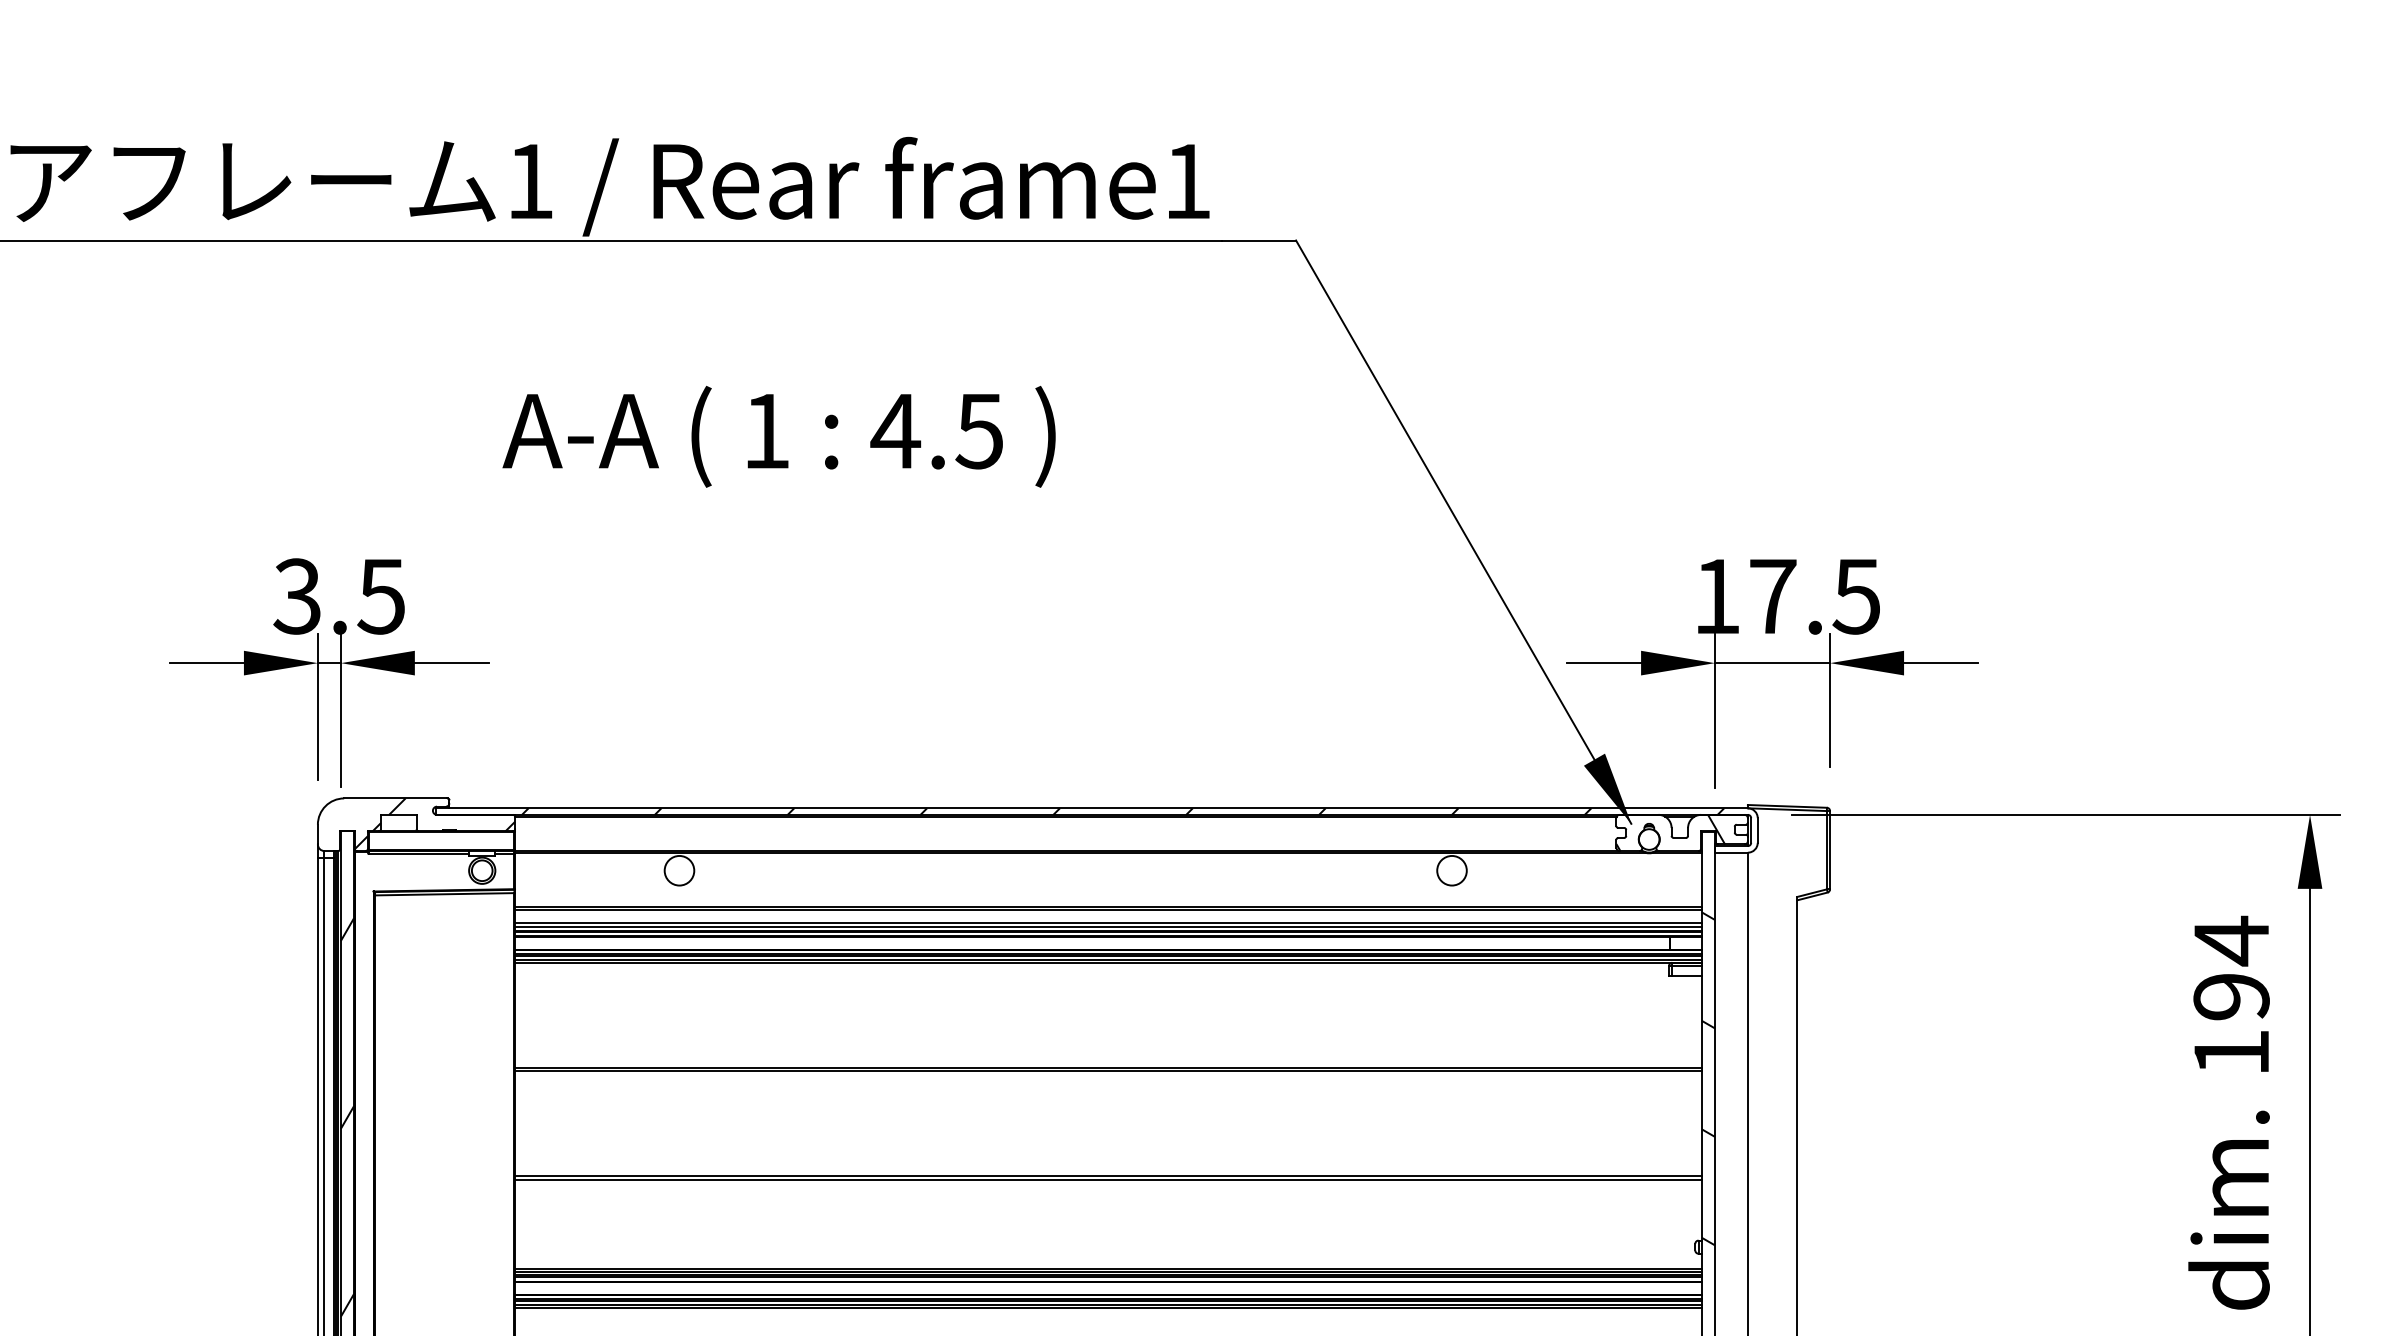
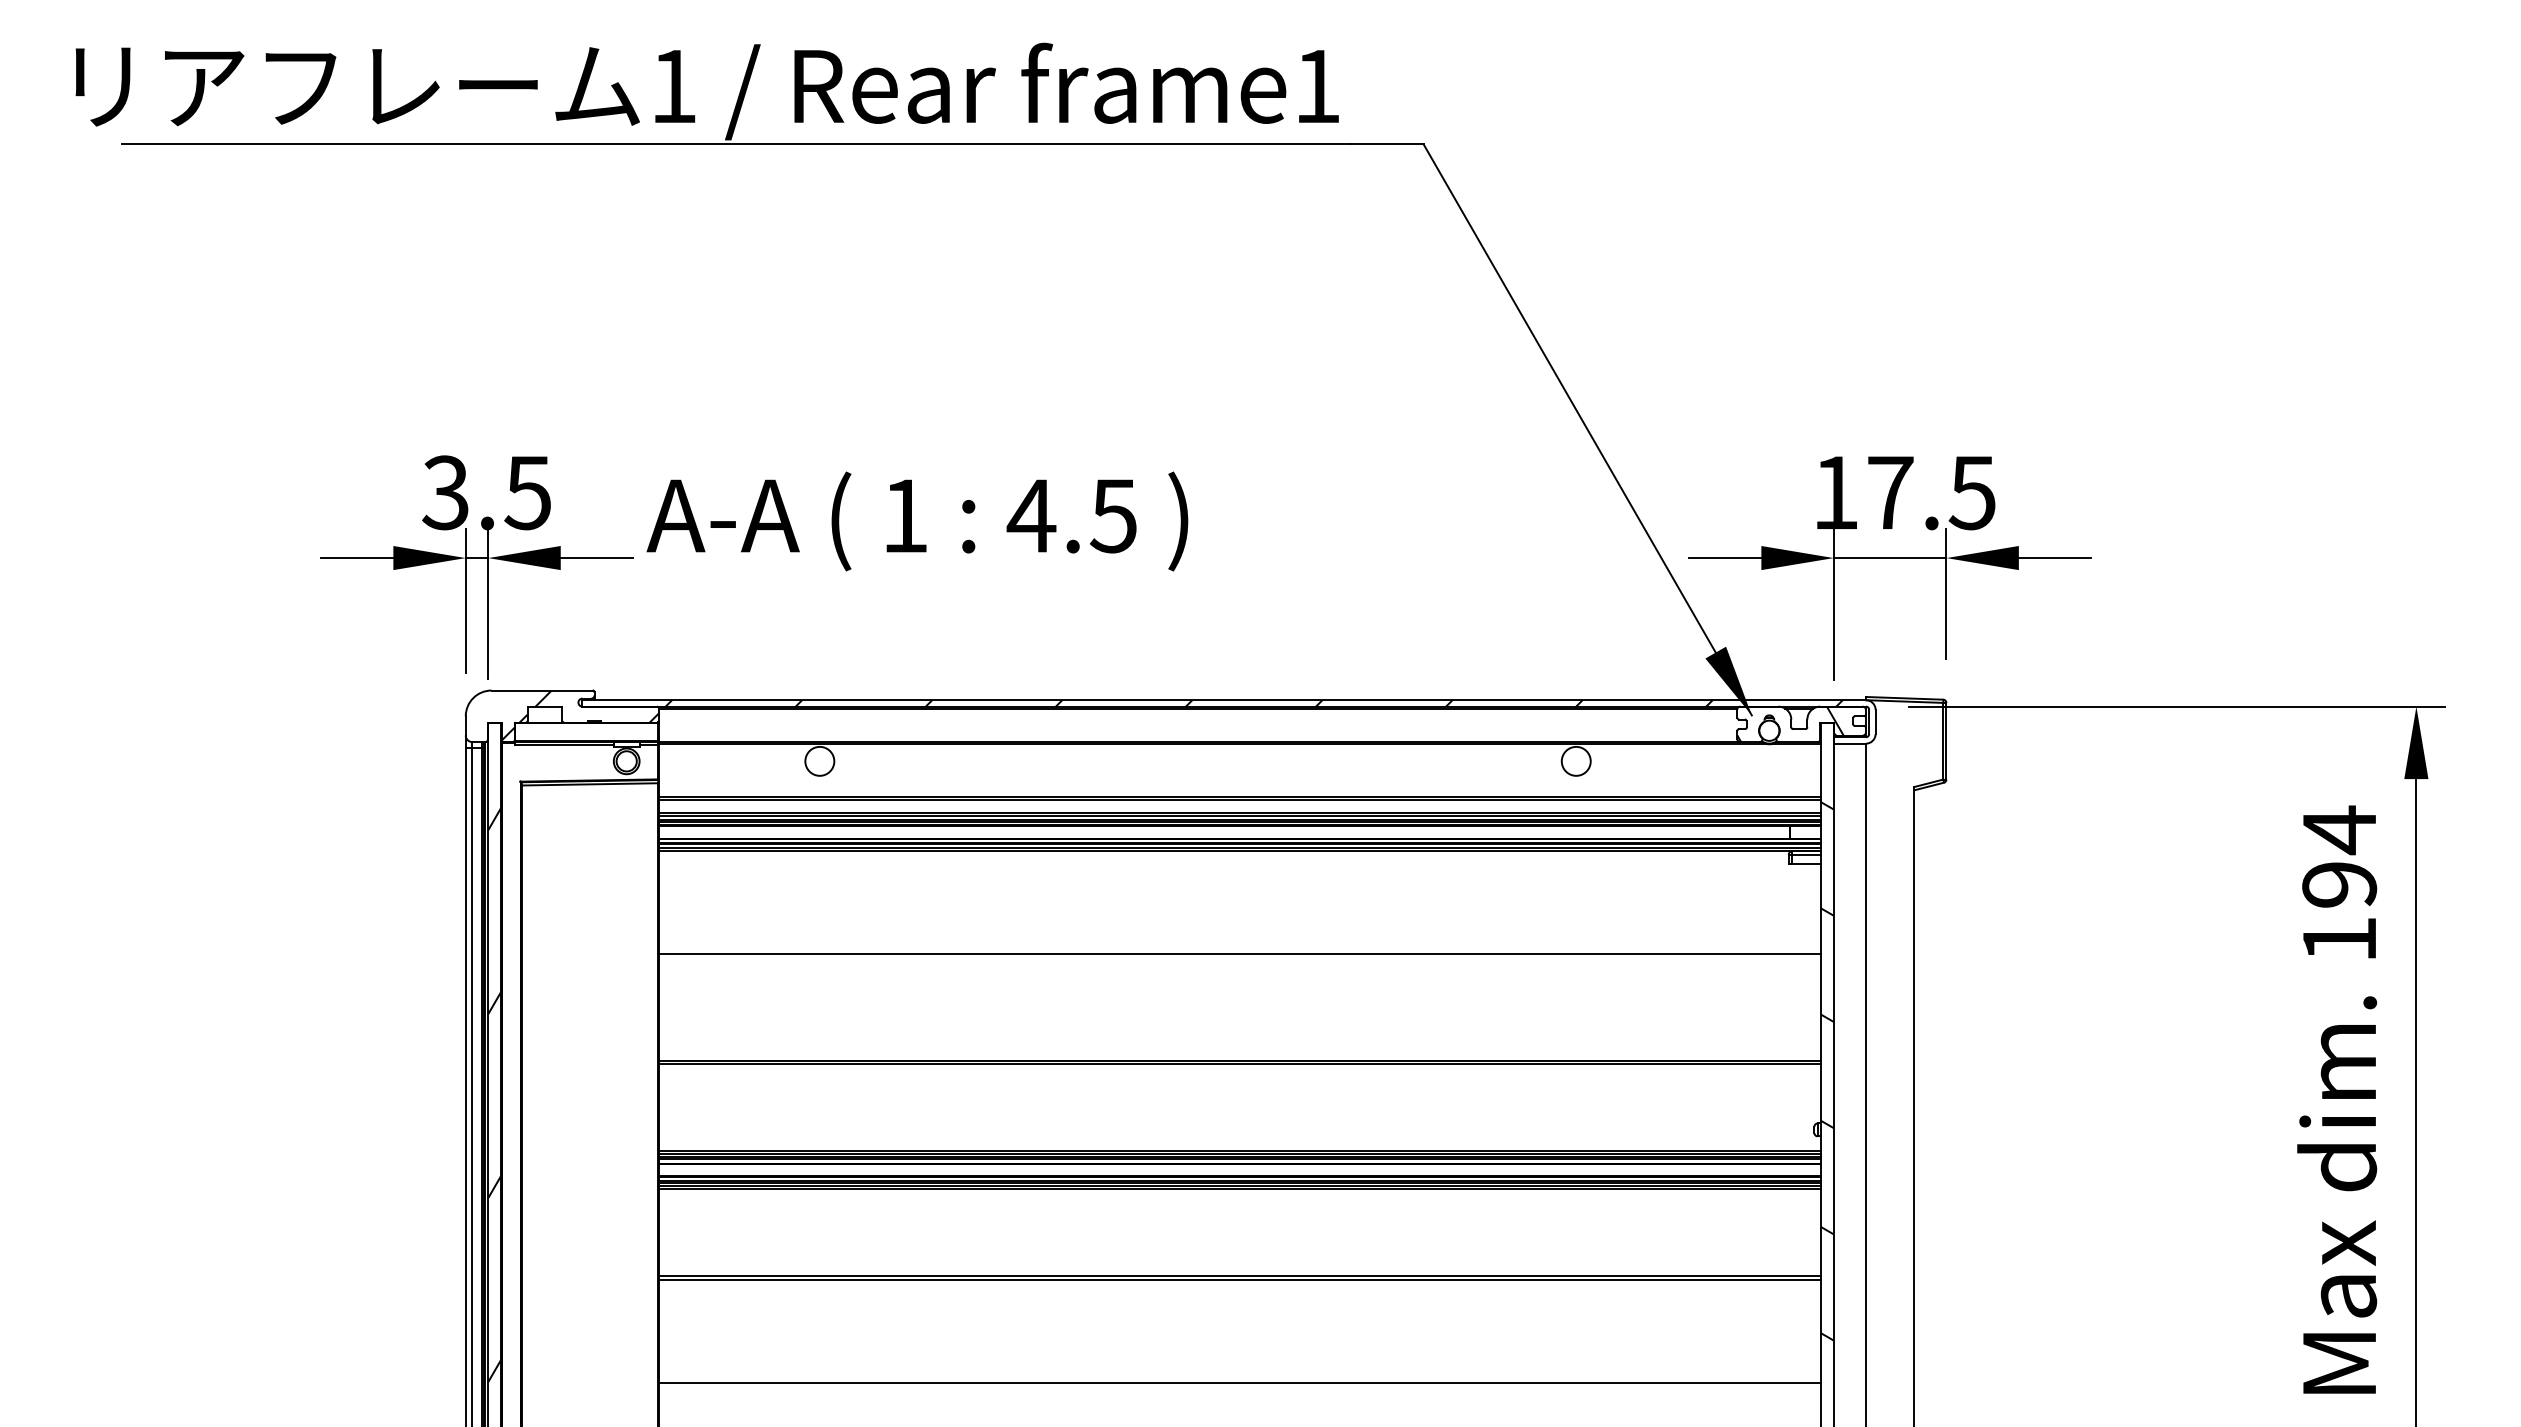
text: (779, 436) -> (917, 521), moved
line: (1108, 1071) -> (1239, 957), removed

